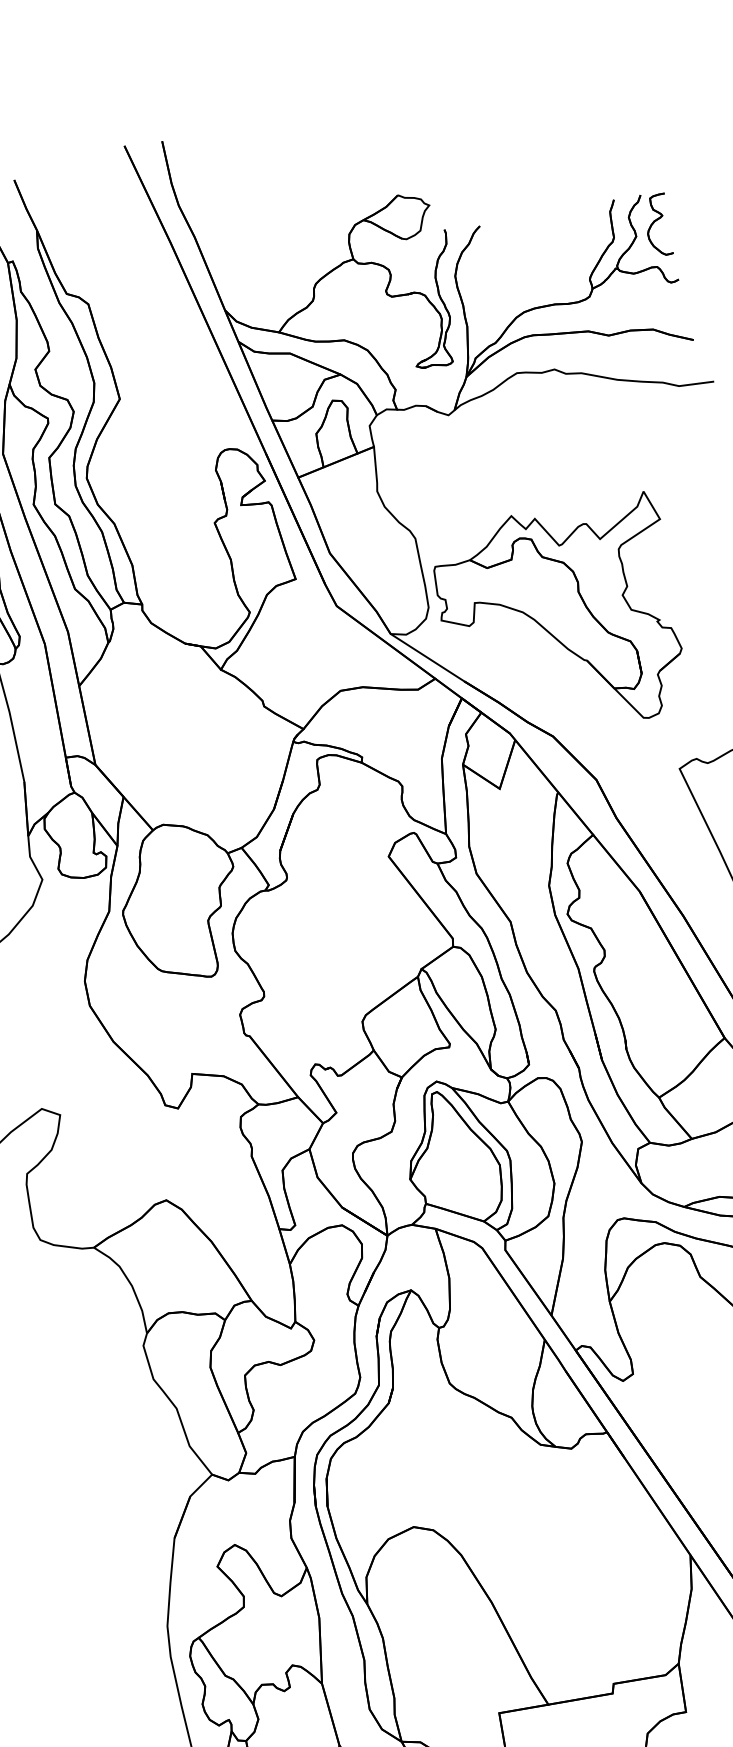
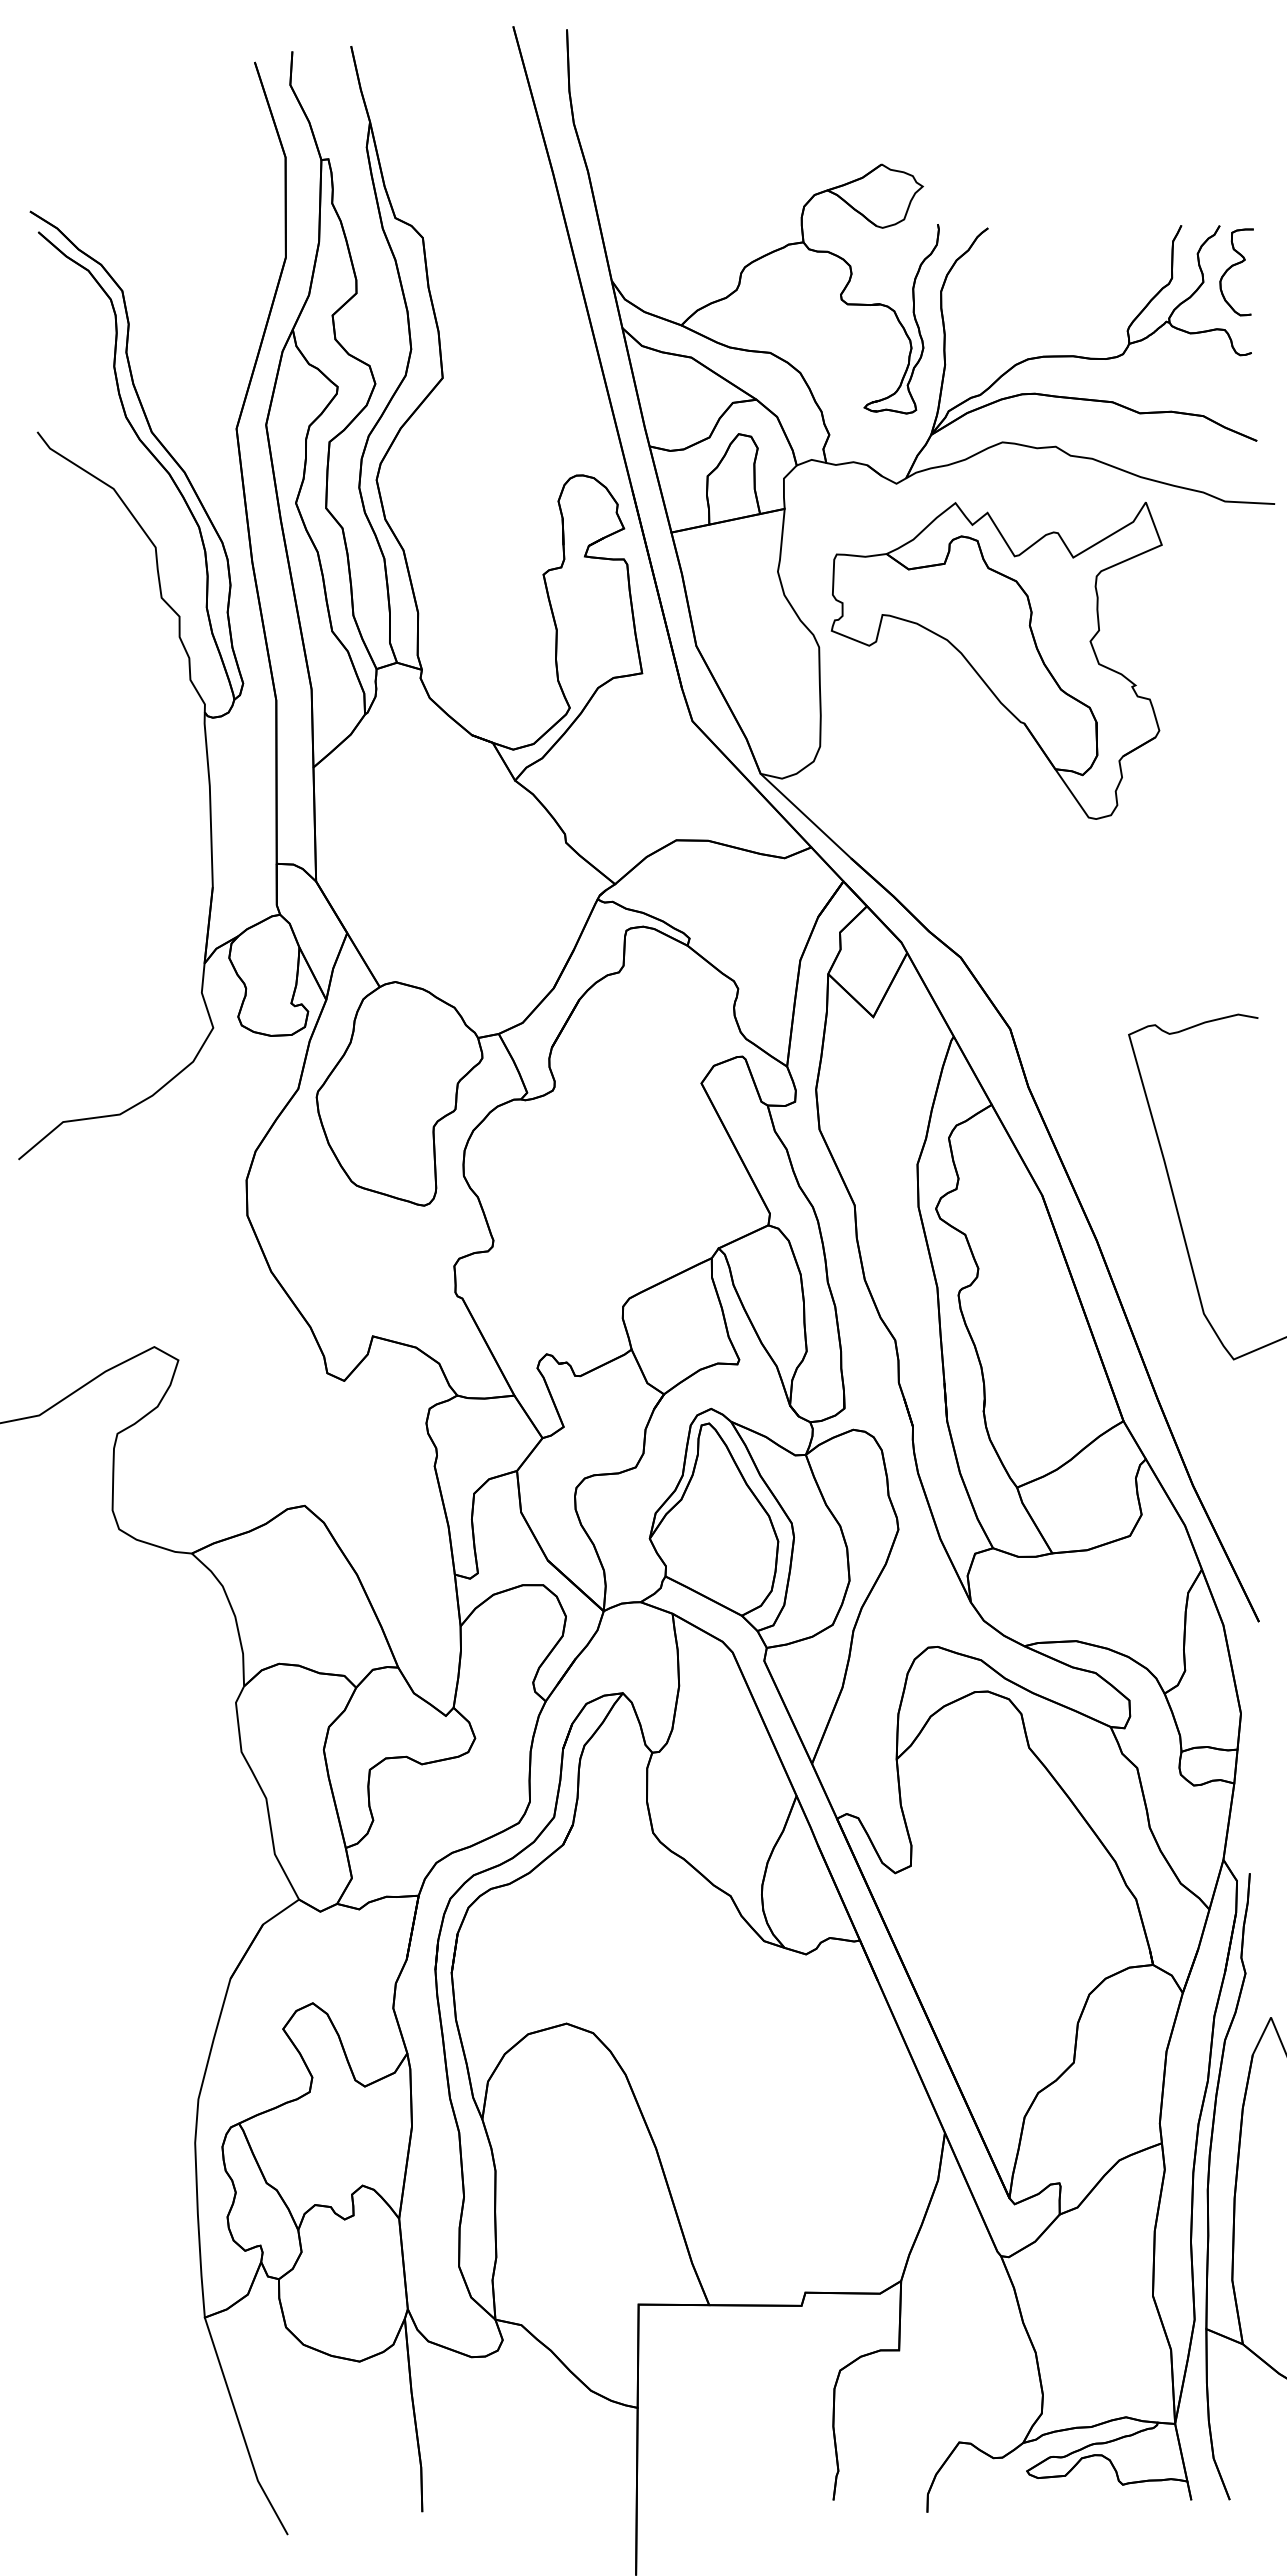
part: (559, 620) -> (996, 660), moved

